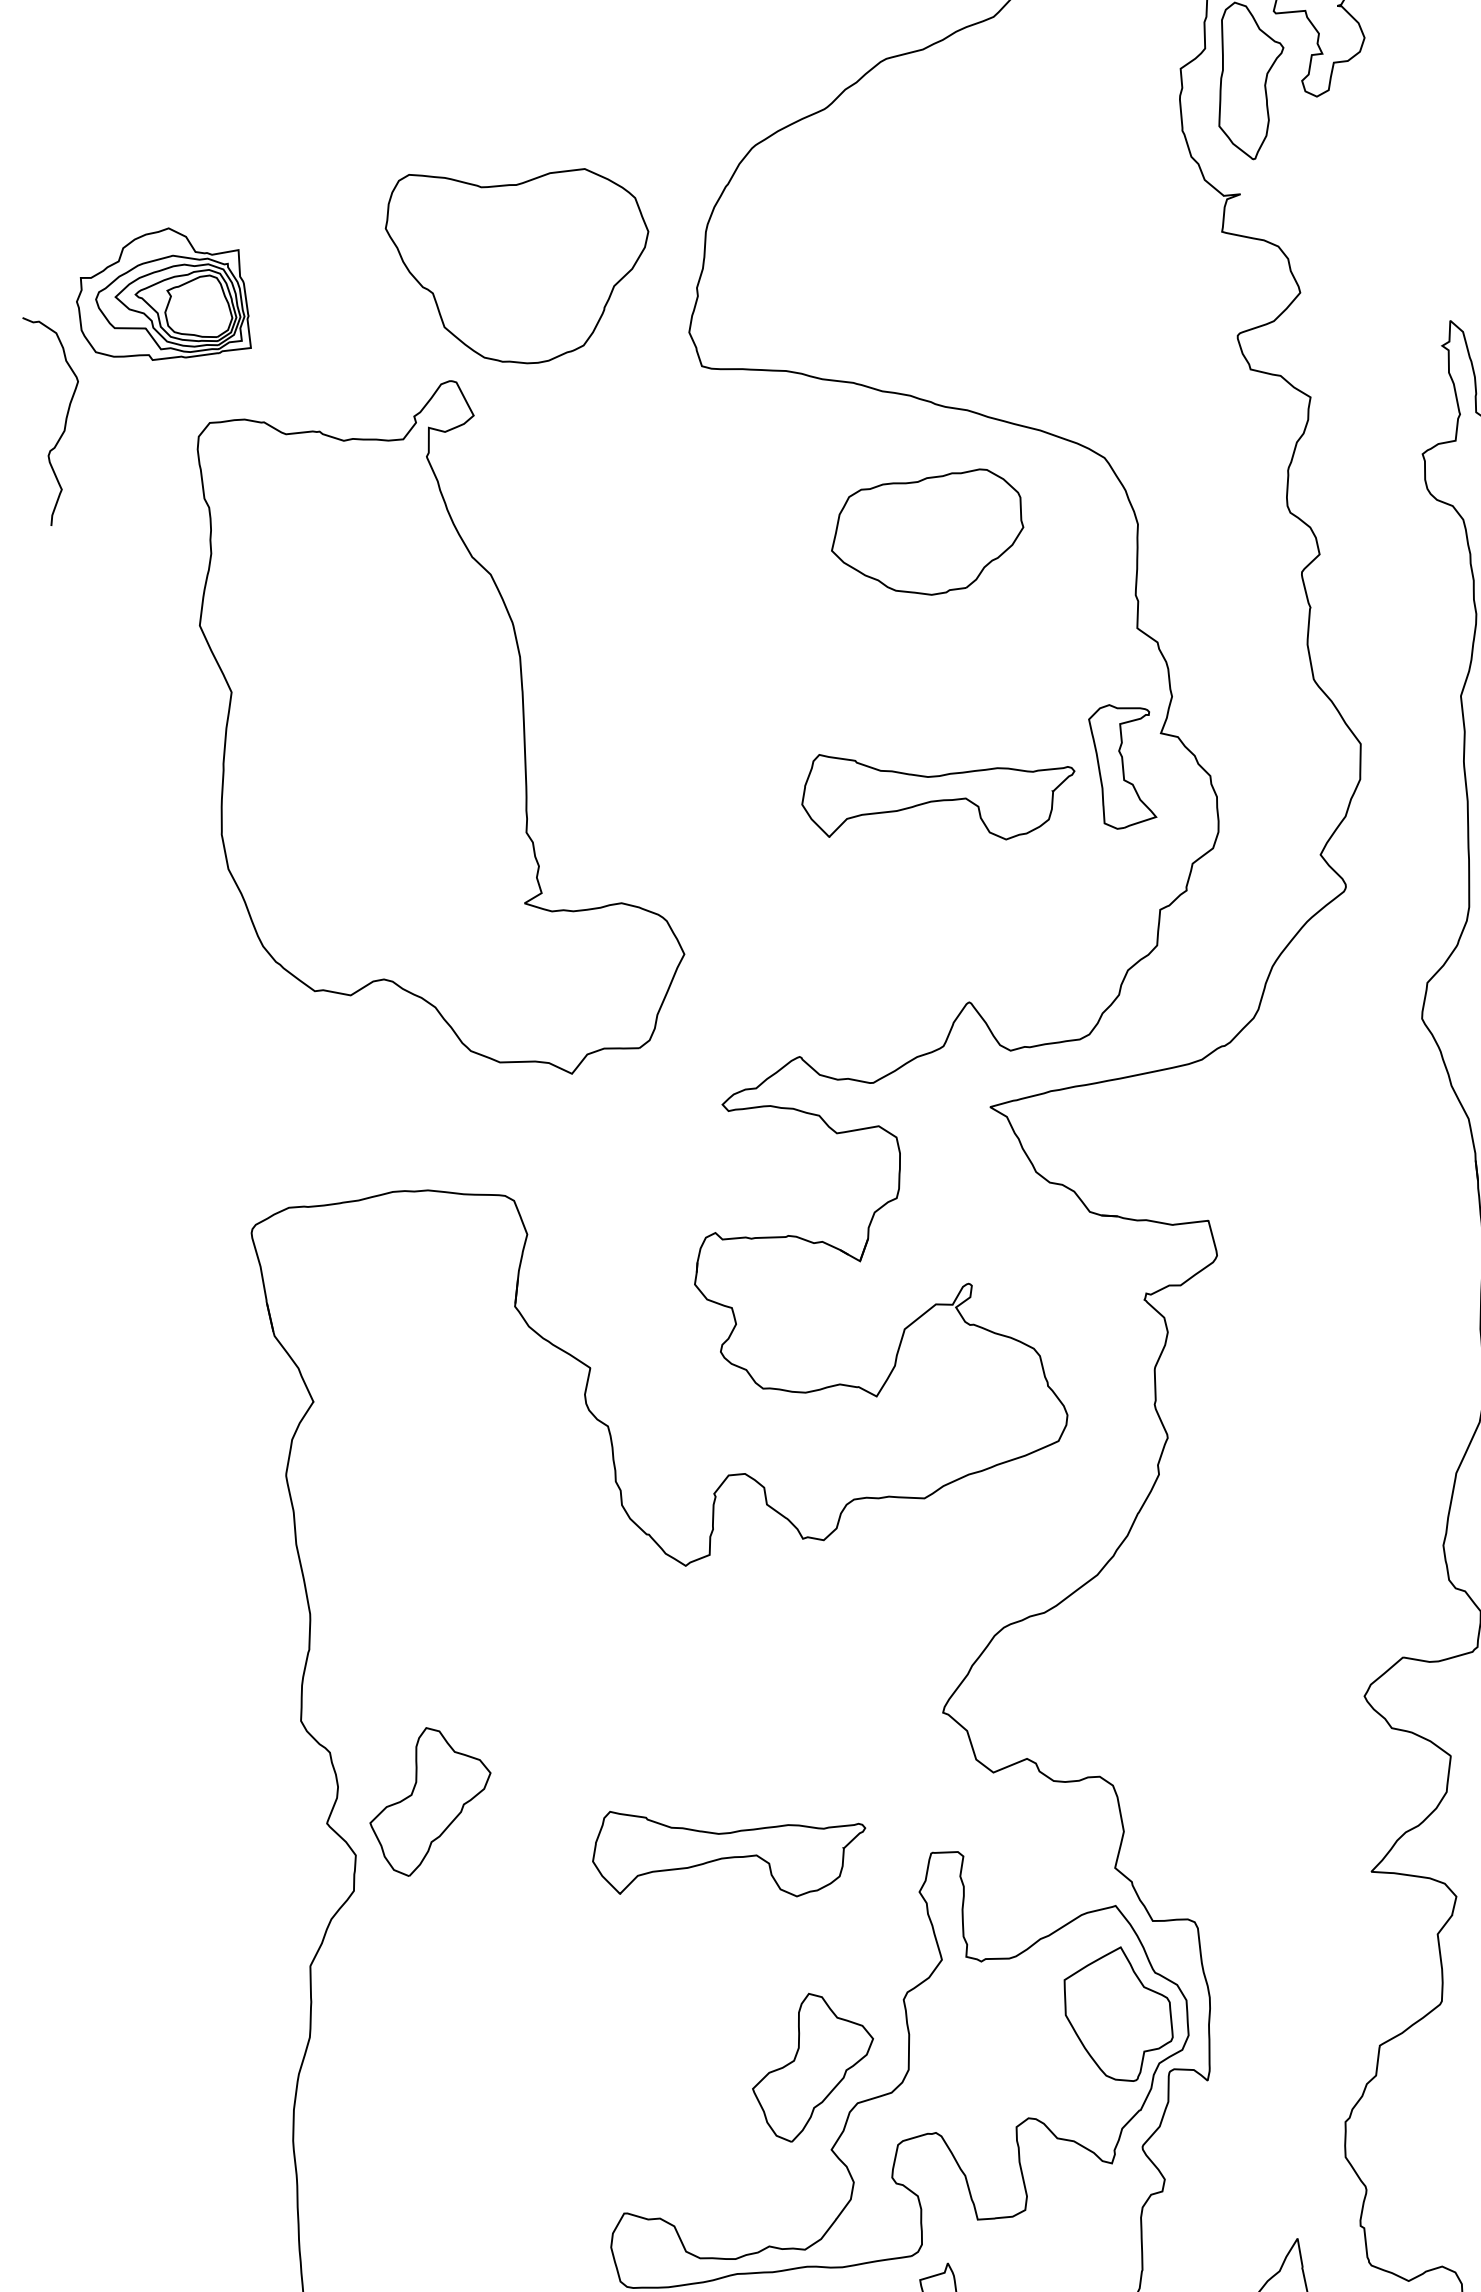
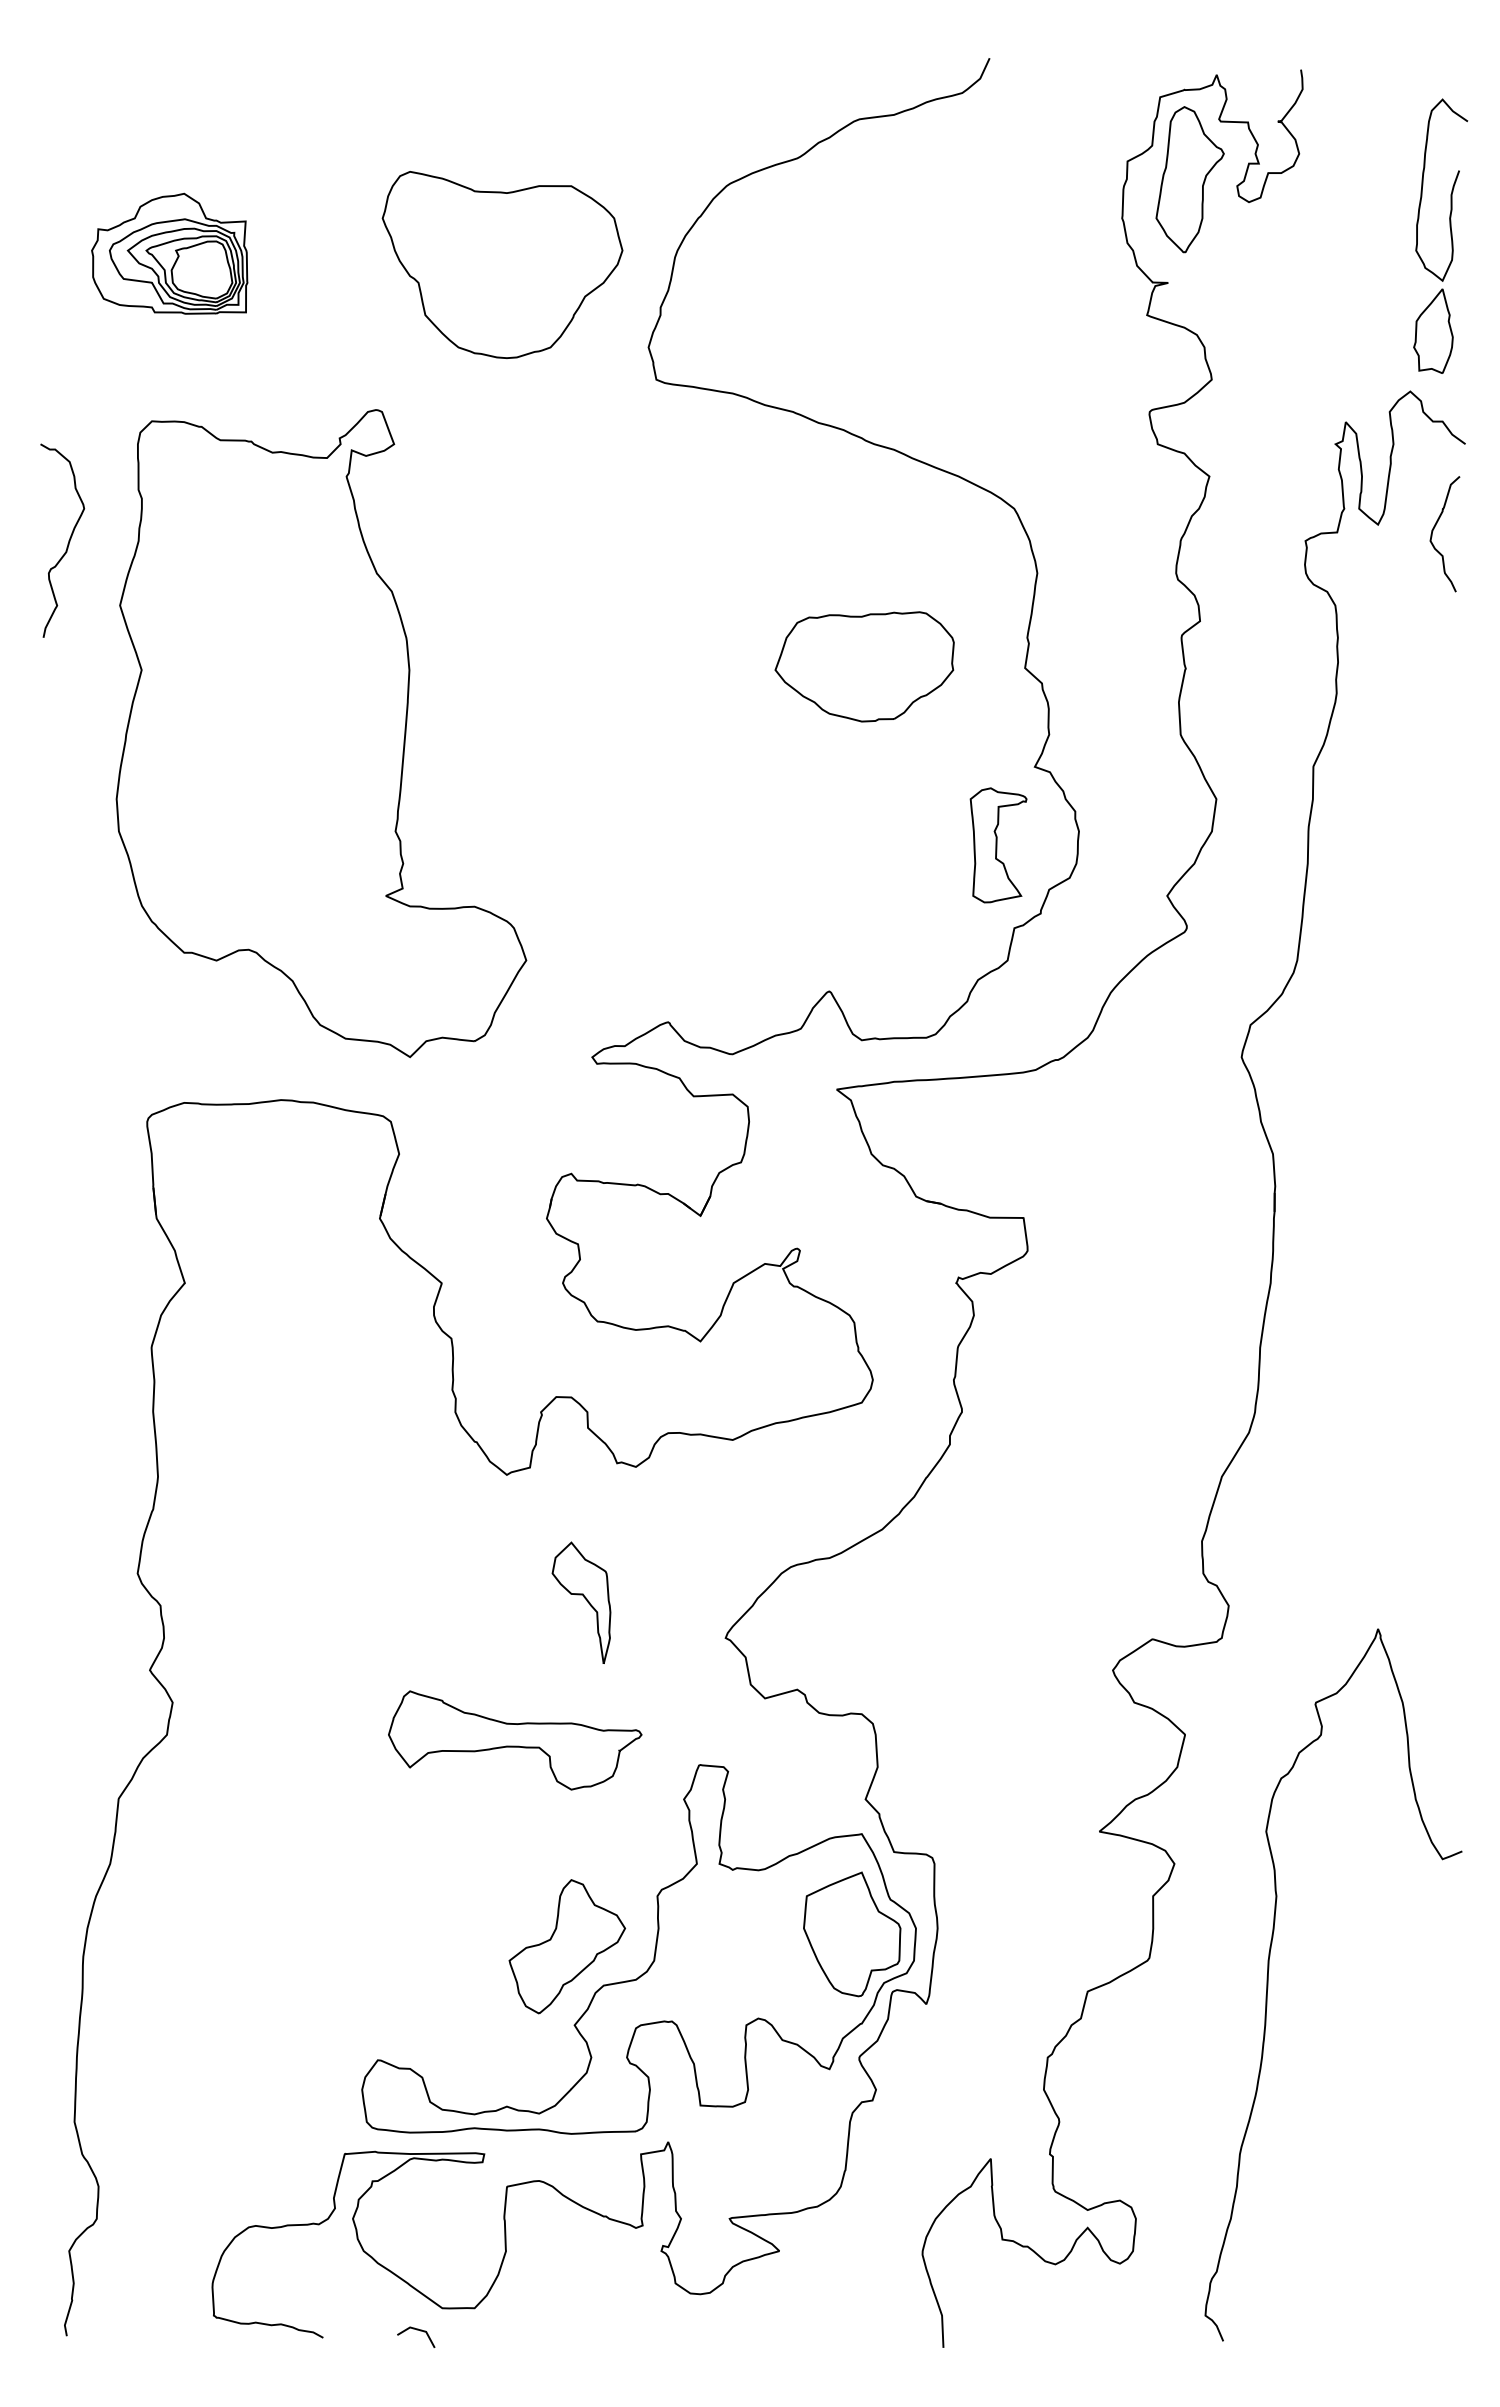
curve: (64, 421) -> (67, 543), moved
part: (927, 535) -> (864, 666), moved
part: (433, 736) -> (321, 733), moved
part: (1125, 765) -> (998, 845), moved
part: (939, 793) -> (825, 797), removed
part: (783, 1693) -> (581, 1602), added
part: (429, 1800) -> (246, 1660), removed

